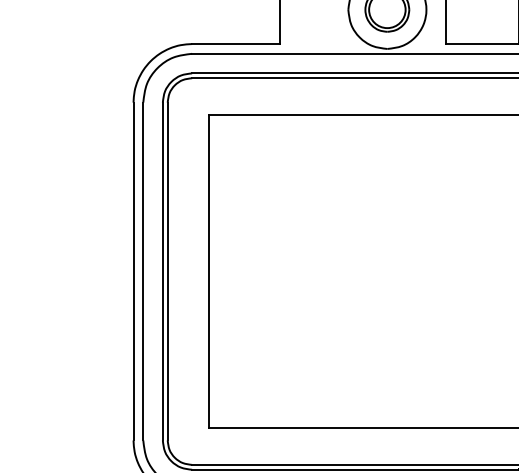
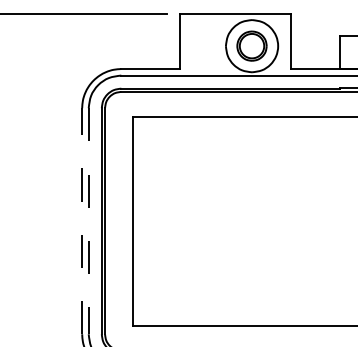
line: (134, 270) -> (82, 220), solid -> dashed
line: (142, 271) -> (88, 221), solid -> dashed

